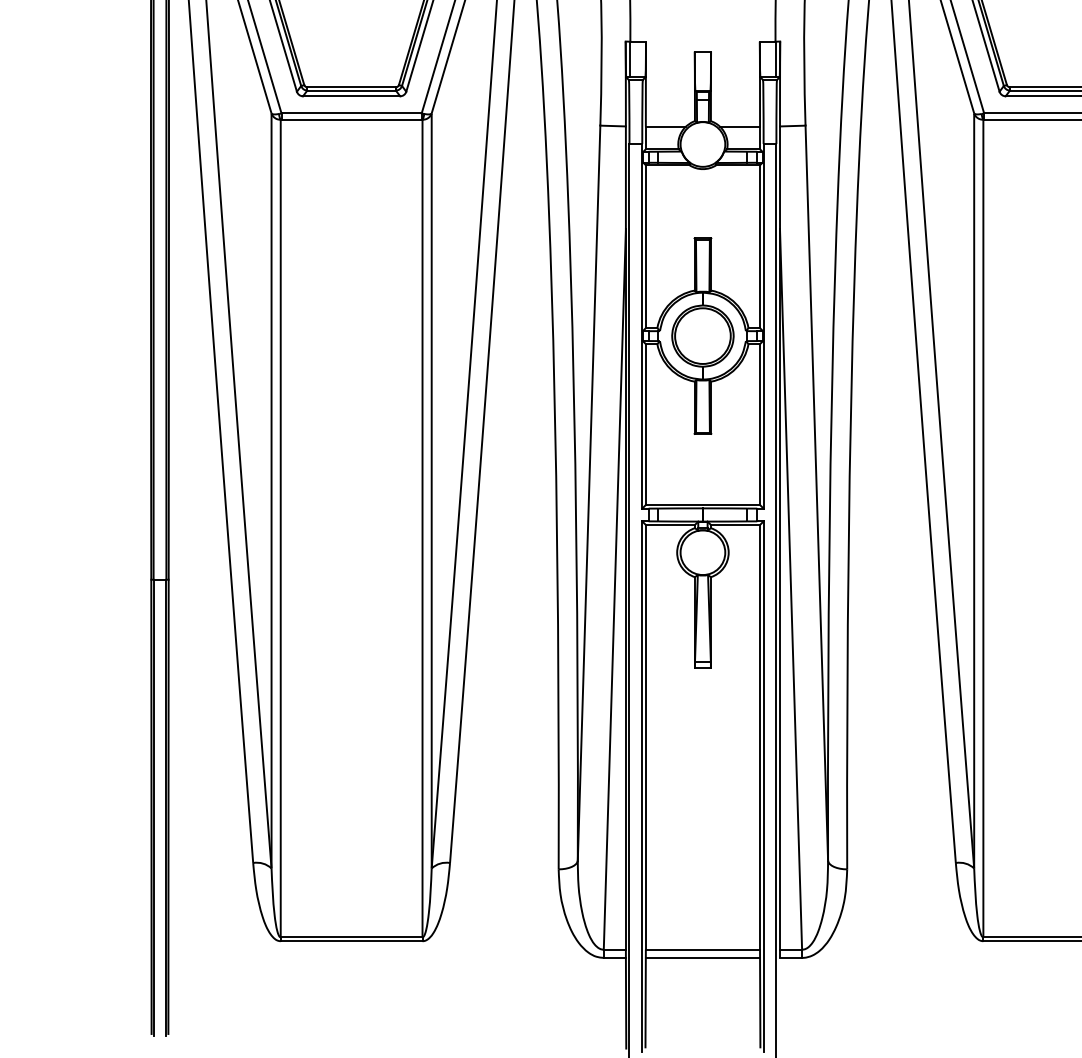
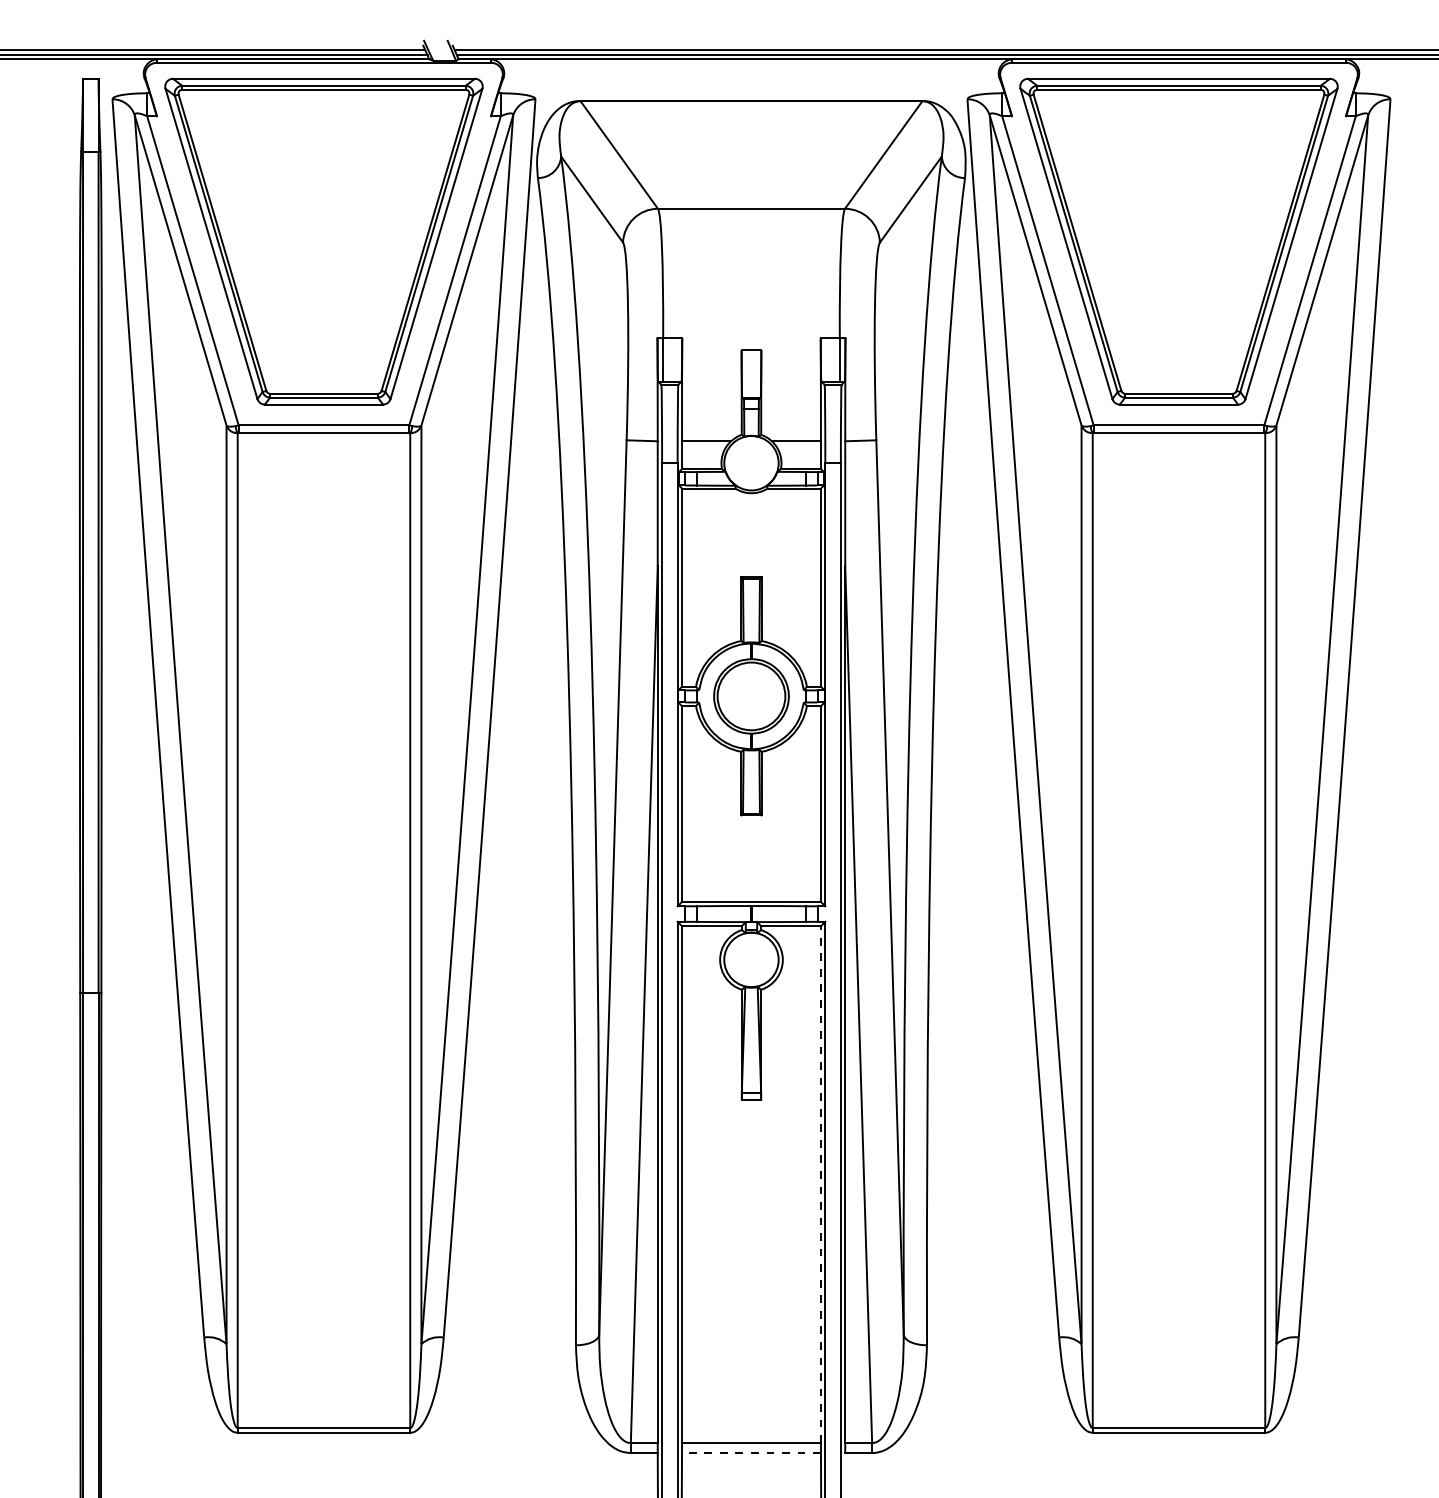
line: (759, 737) -> (820, 1184), solid -> dashed
line: (702, 958) -> (750, 1453), solid -> dashed

